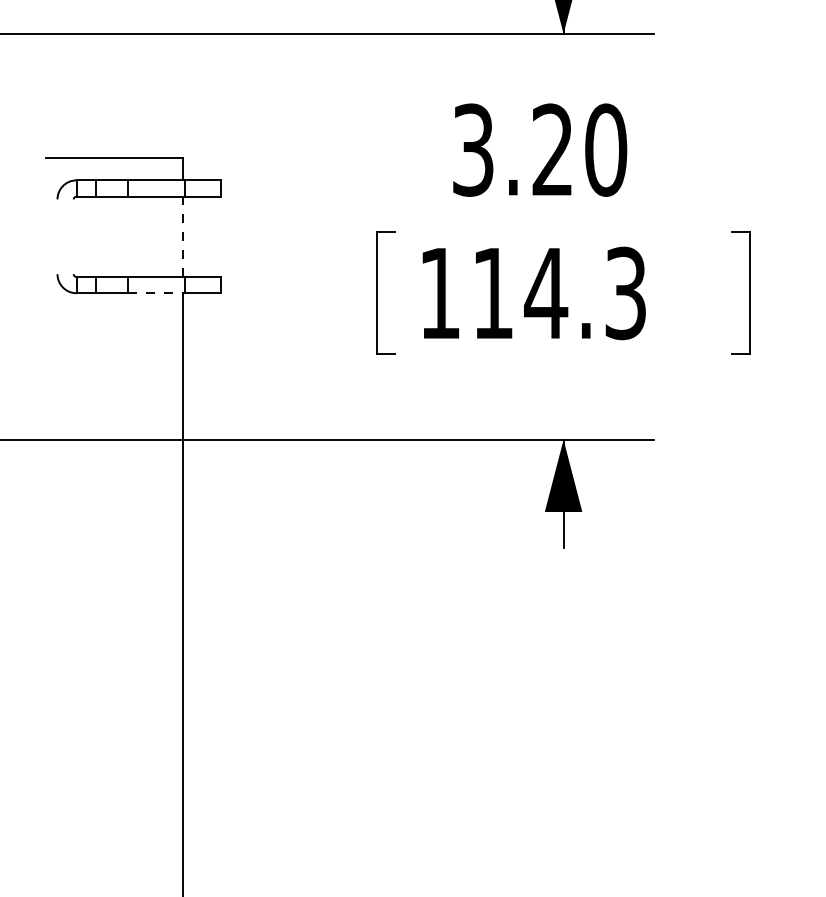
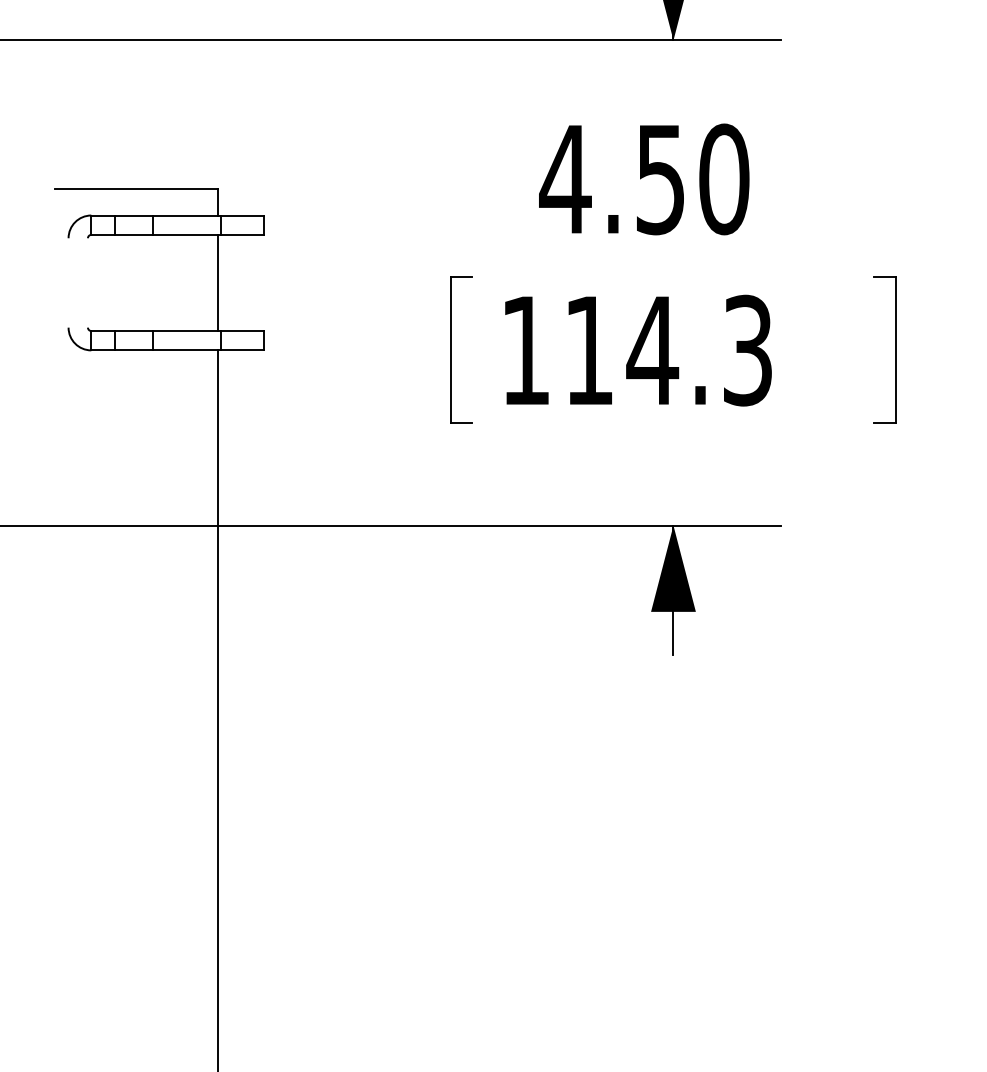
text: (511, 149) -> (611, 178), 3.20 -> 4.50
line: (182, 236) -> (217, 282), dashed -> solid
line: (156, 293) -> (186, 350), dashed -> solid

